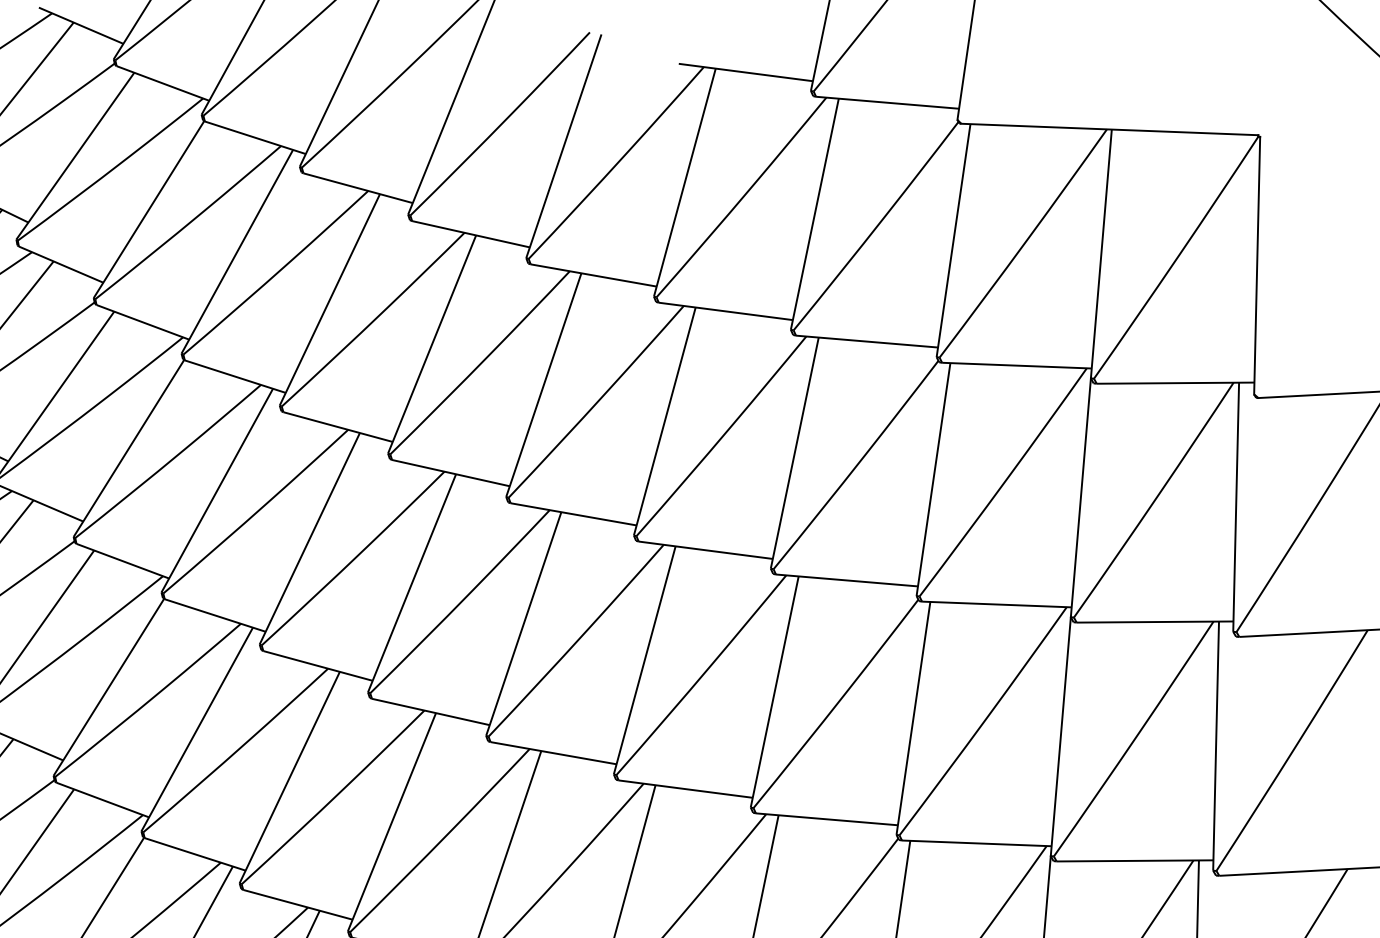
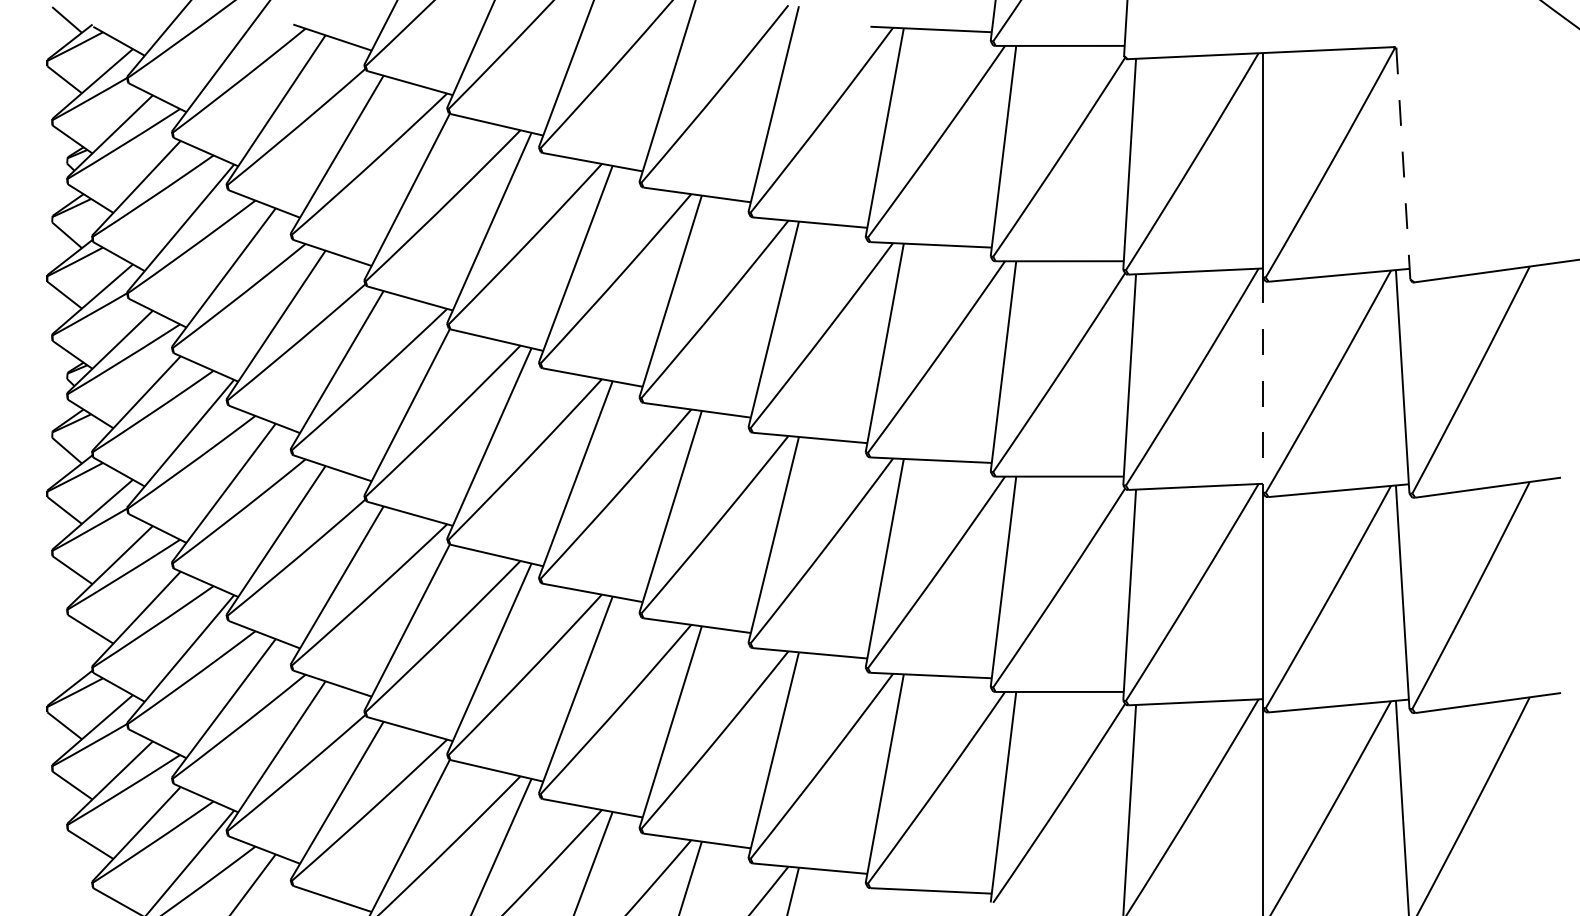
line: (1257, 265) -> (1403, 163), solid -> dashed
line: (1080, 498) -> (1262, 385), solid -> dashed

